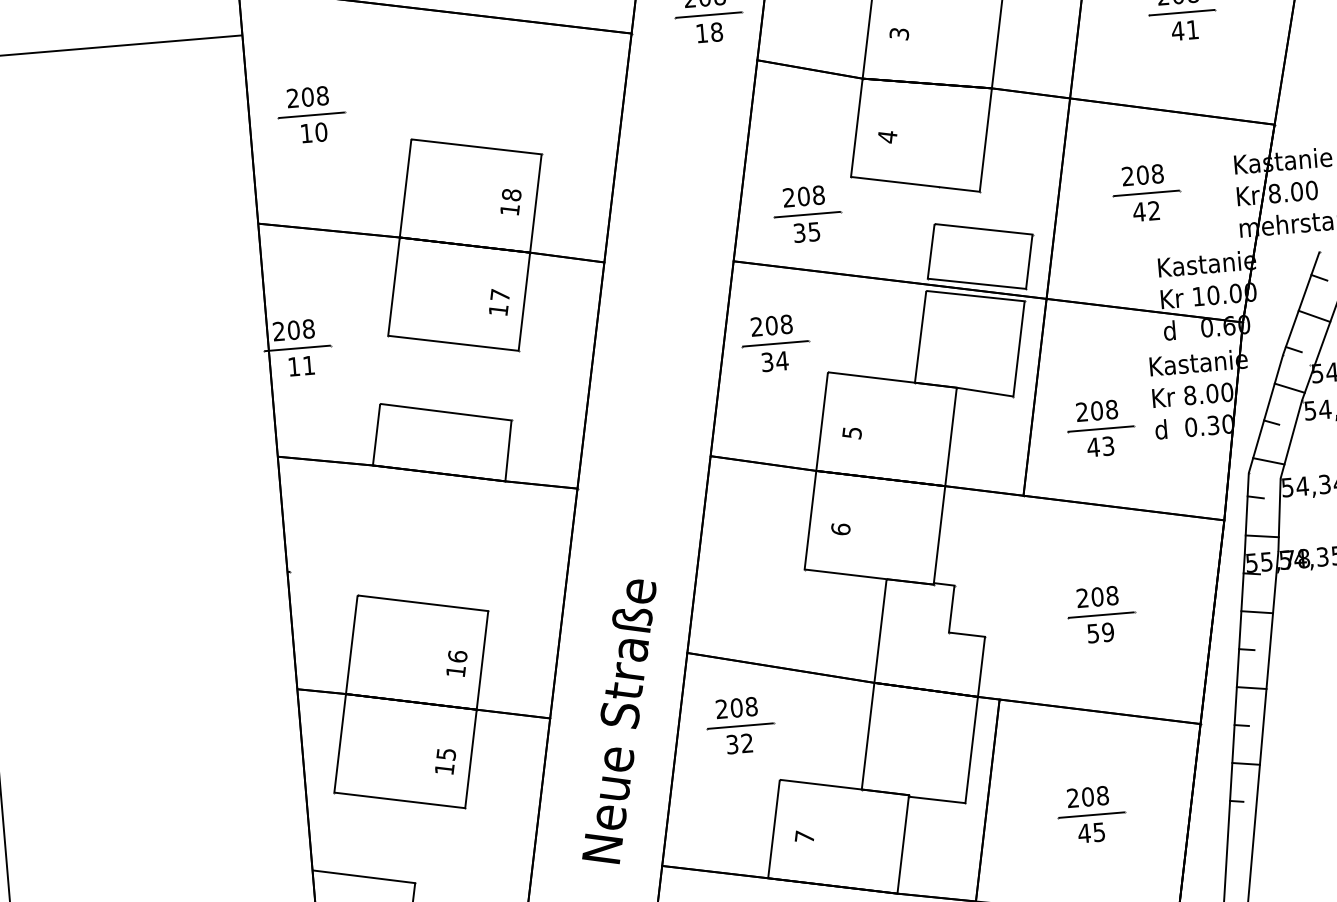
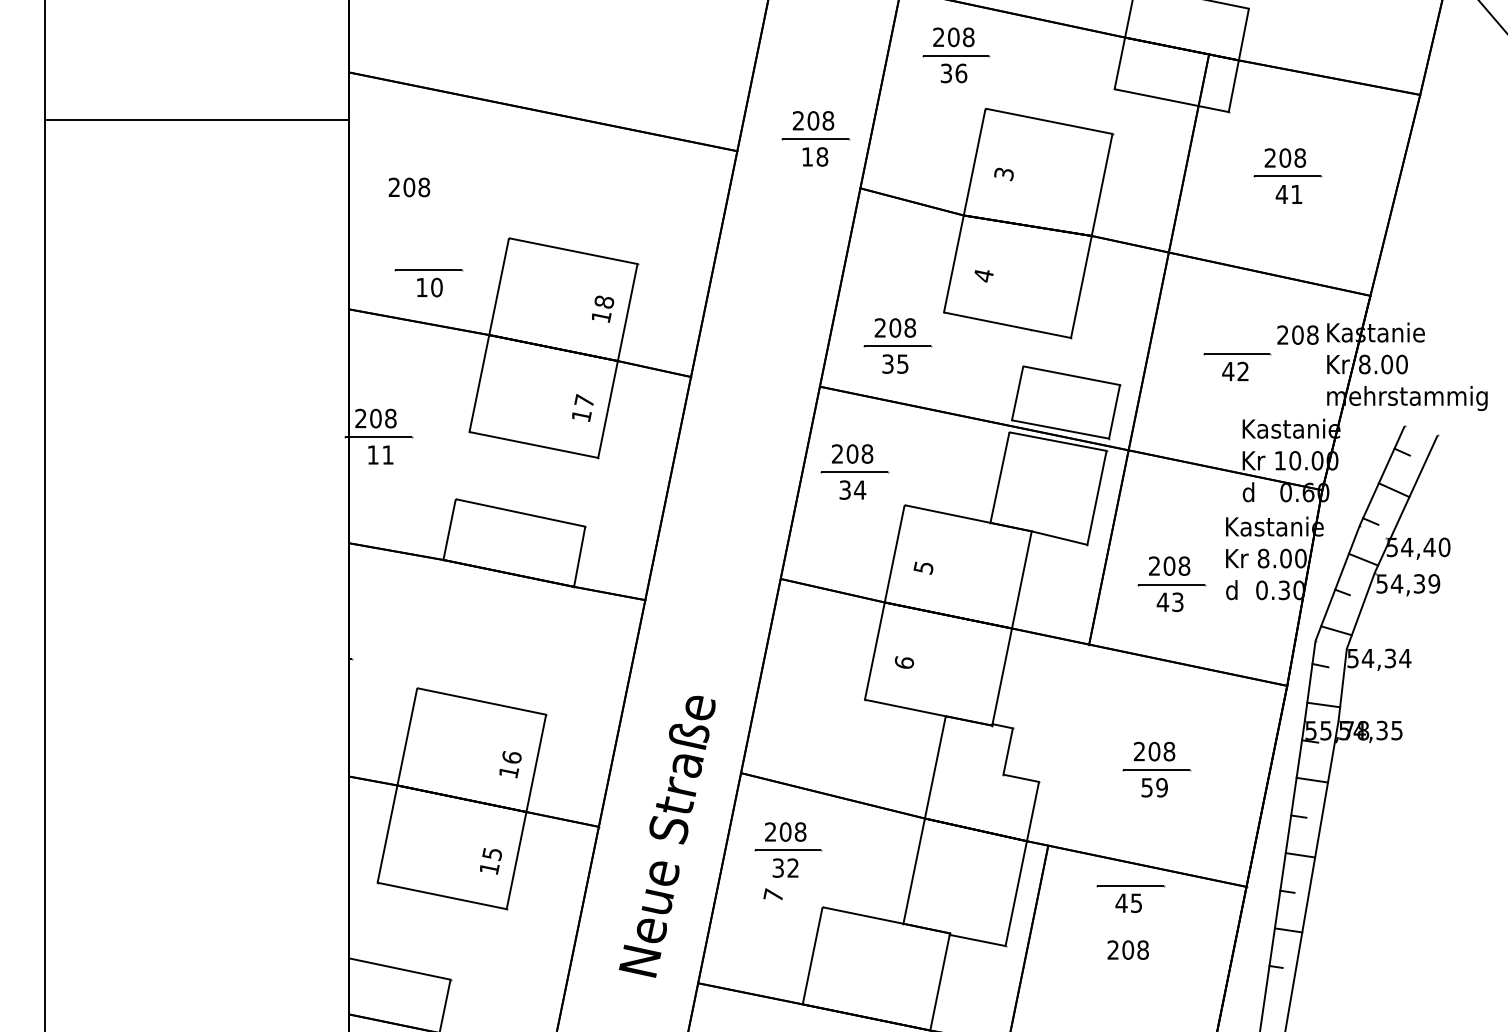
part: (312, 128) -> (428, 283), moved
text: (1142, 174) -> (1297, 334), moved
part: (1092, 828) -> (1130, 898), moved
text: (803, 836) -> (772, 894), moved

